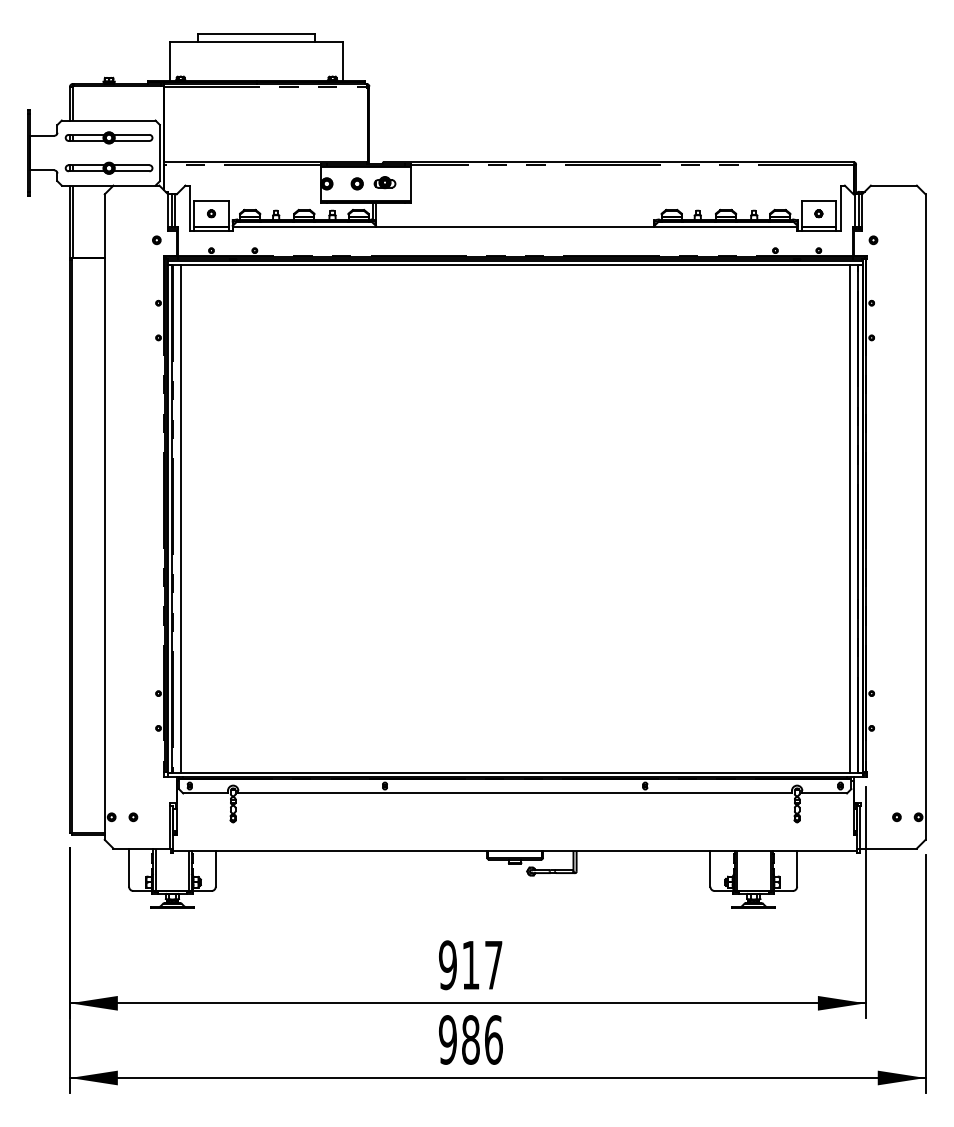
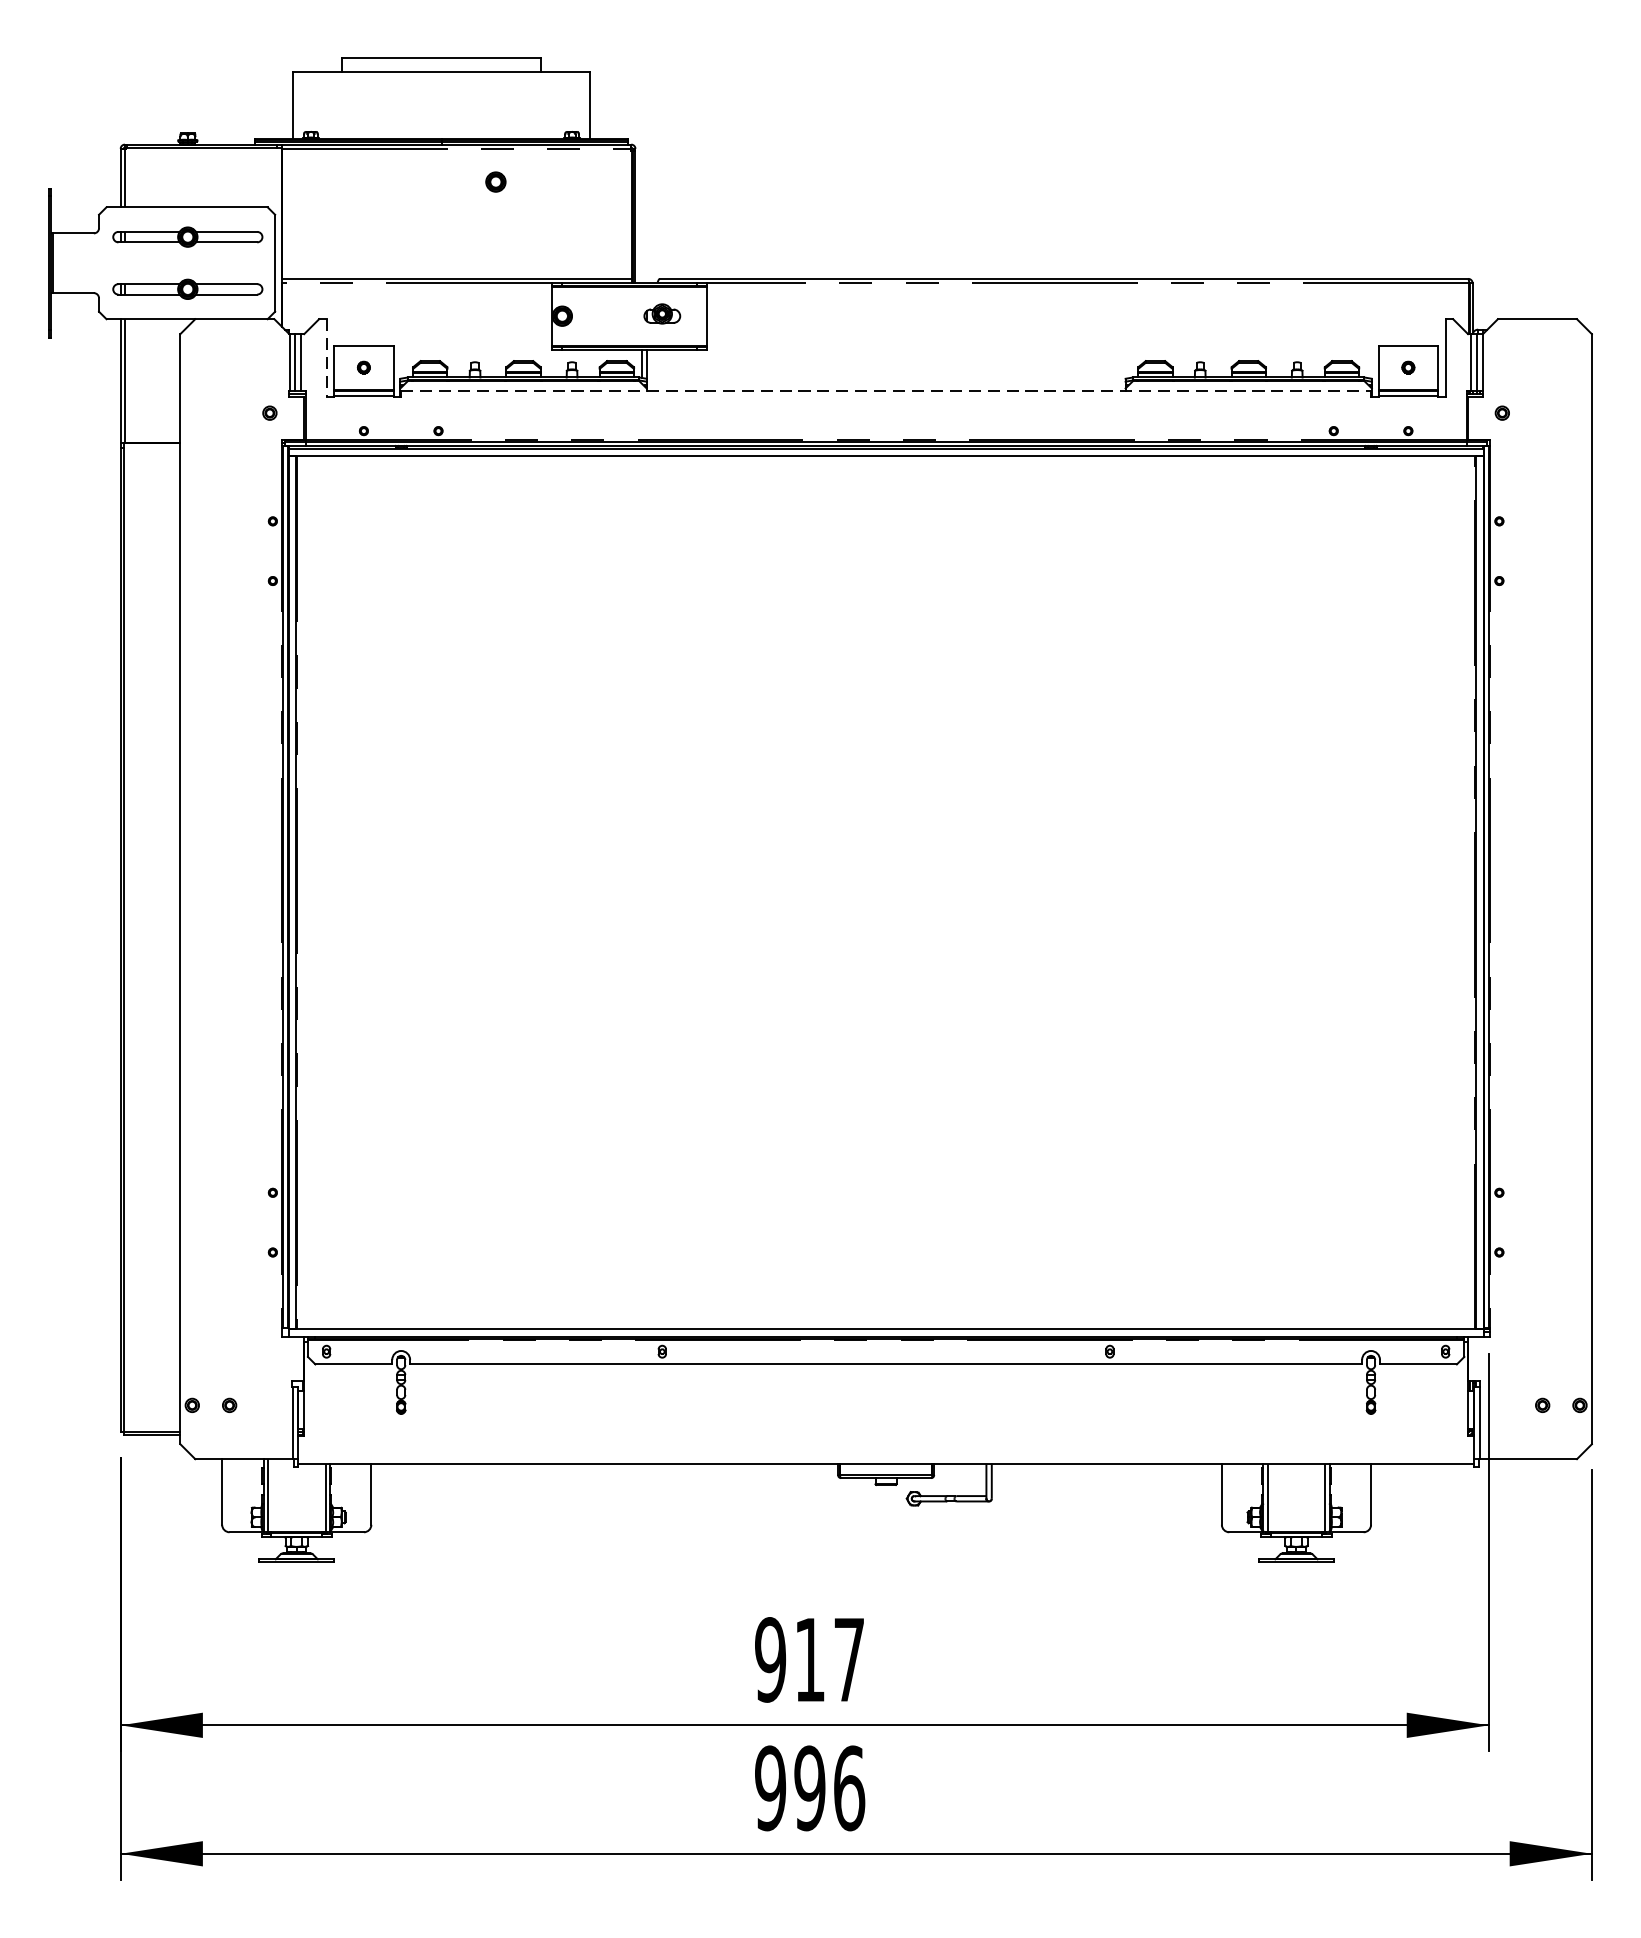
part: (356, 183) -> (494, 181), moved
line: (189, 208) -> (326, 358), solid -> dashed
line: (515, 227) -> (886, 391), solid -> dashed
line: (180, 519) -> (310, 893), removed
line: (849, 519) -> (1461, 893), removed
text: (470, 1039) -> (809, 1787), 986 -> 996

